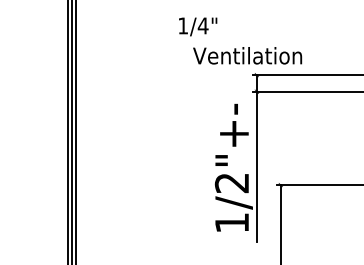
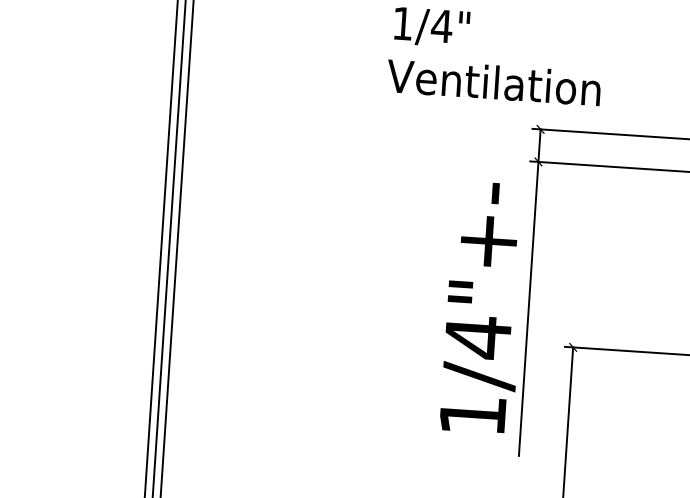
text: (247, 55) -> (493, 81), moved
text: (231, 183) -> (476, 338), 1/2"+- -> 1/4"+-

